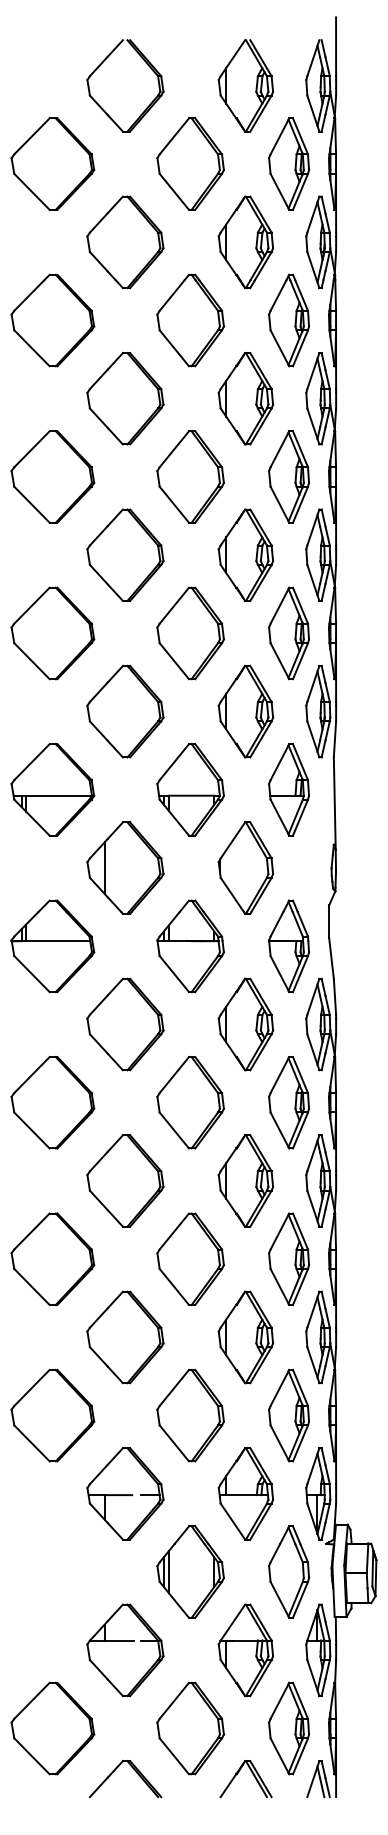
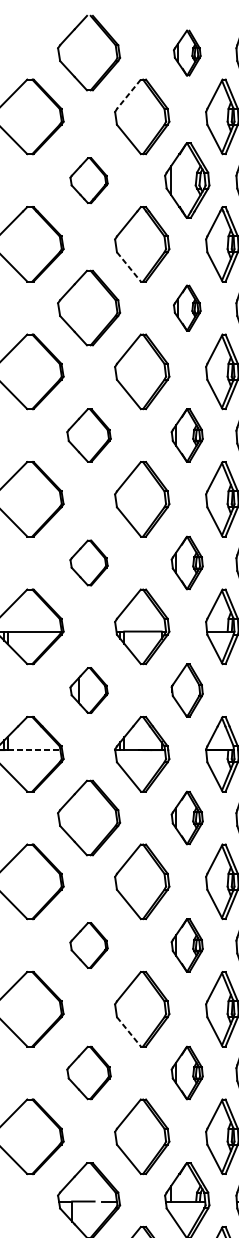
part: (245, 85) -> (186, 52), size x0.6
line: (174, 136) -> (129, 94), solid -> dashed
part: (125, 242) -> (89, 180), size x0.6
line: (174, 348) -> (129, 267), solid -> dashed
part: (245, 398) -> (186, 307), size x0.6
part: (125, 554) -> (89, 434), size x0.7
part: (245, 554) -> (186, 434), size x0.7
part: (125, 711) -> (89, 562), size x0.6
part: (245, 711) -> (186, 562), size x0.7
part: (125, 867) -> (89, 690), size x0.6
part: (245, 867) -> (186, 690), size x0.7
line: (58, 941) -> (34, 750), solid -> dashed
part: (245, 1024) -> (186, 817), size x0.7
part: (125, 1180) -> (89, 945), size x0.6
part: (245, 1180) -> (186, 945), size x0.7
line: (174, 1287) -> (129, 1032), solid -> dashed
part: (125, 1337) -> (89, 1073), size x0.7
part: (245, 1337) -> (186, 1073), size x0.7

